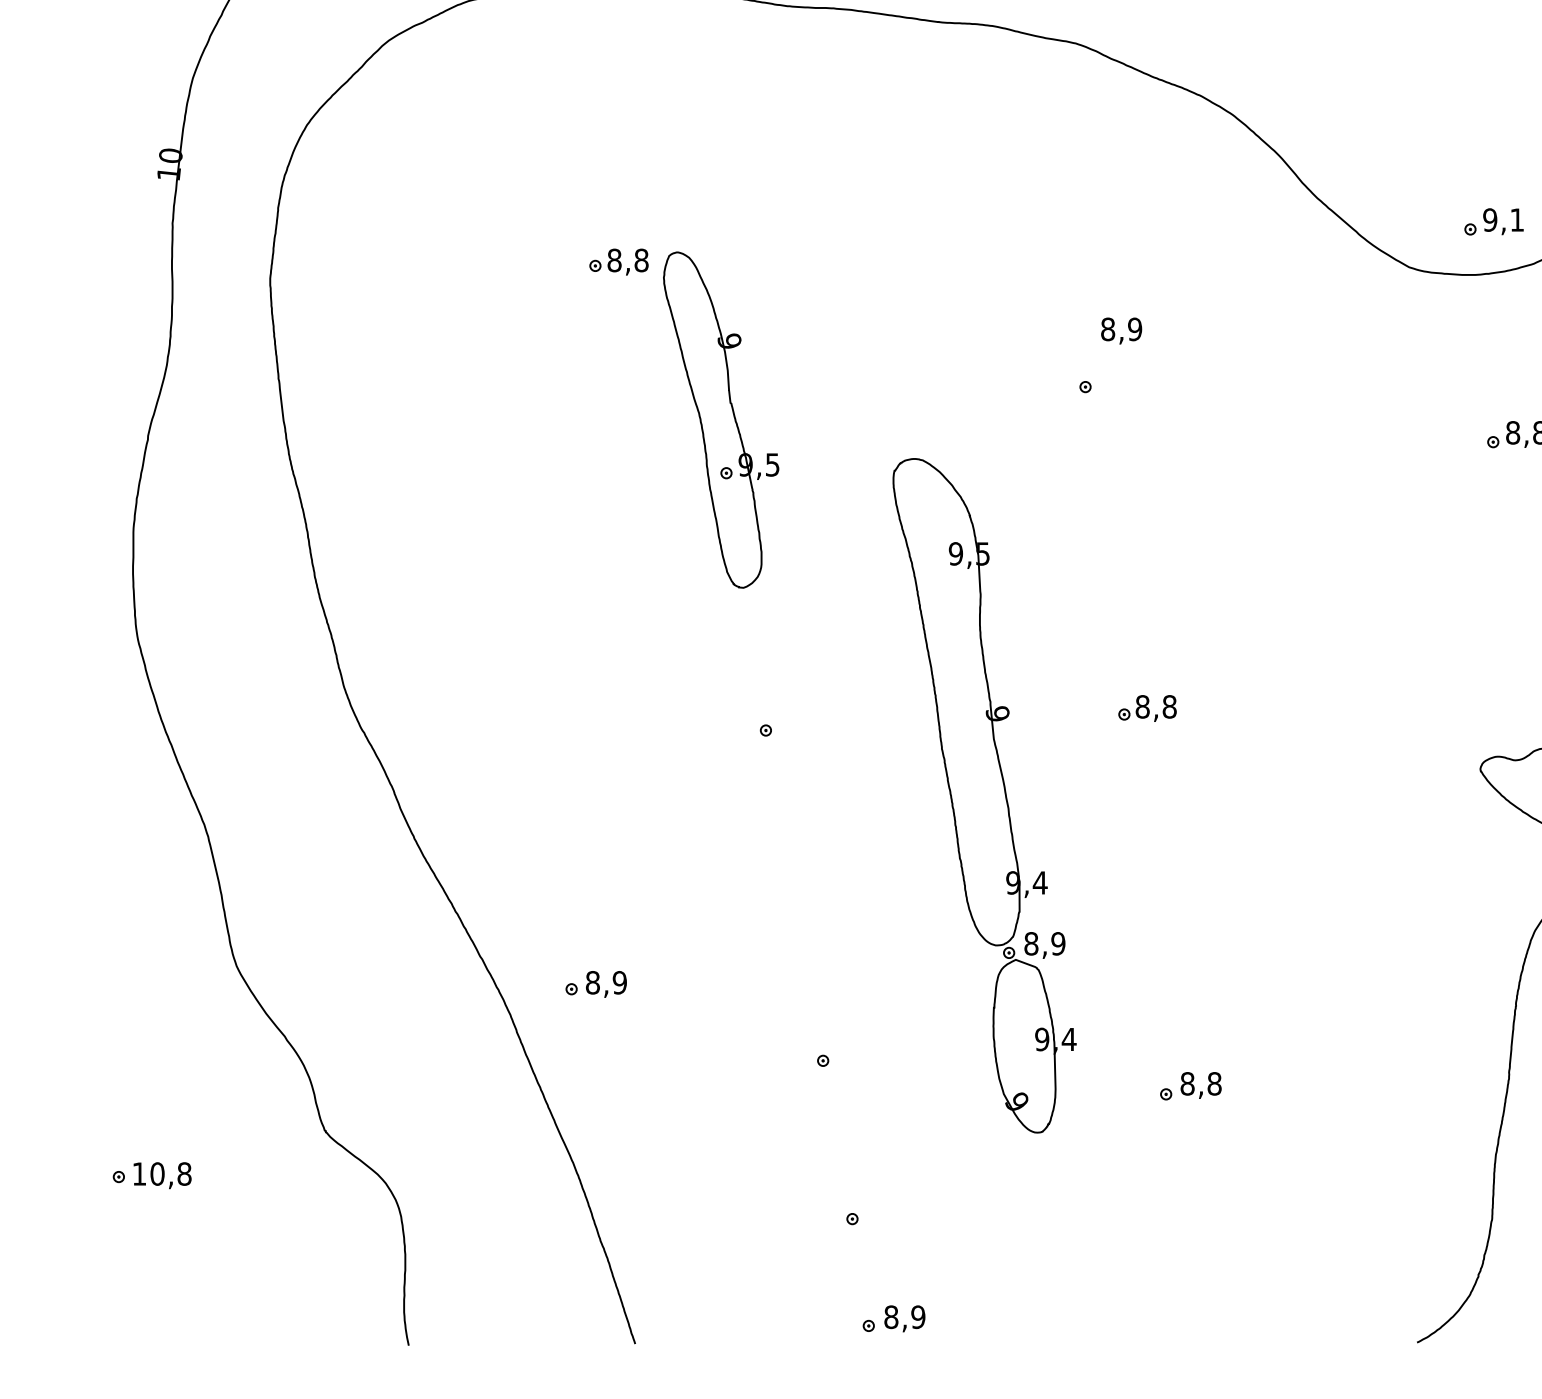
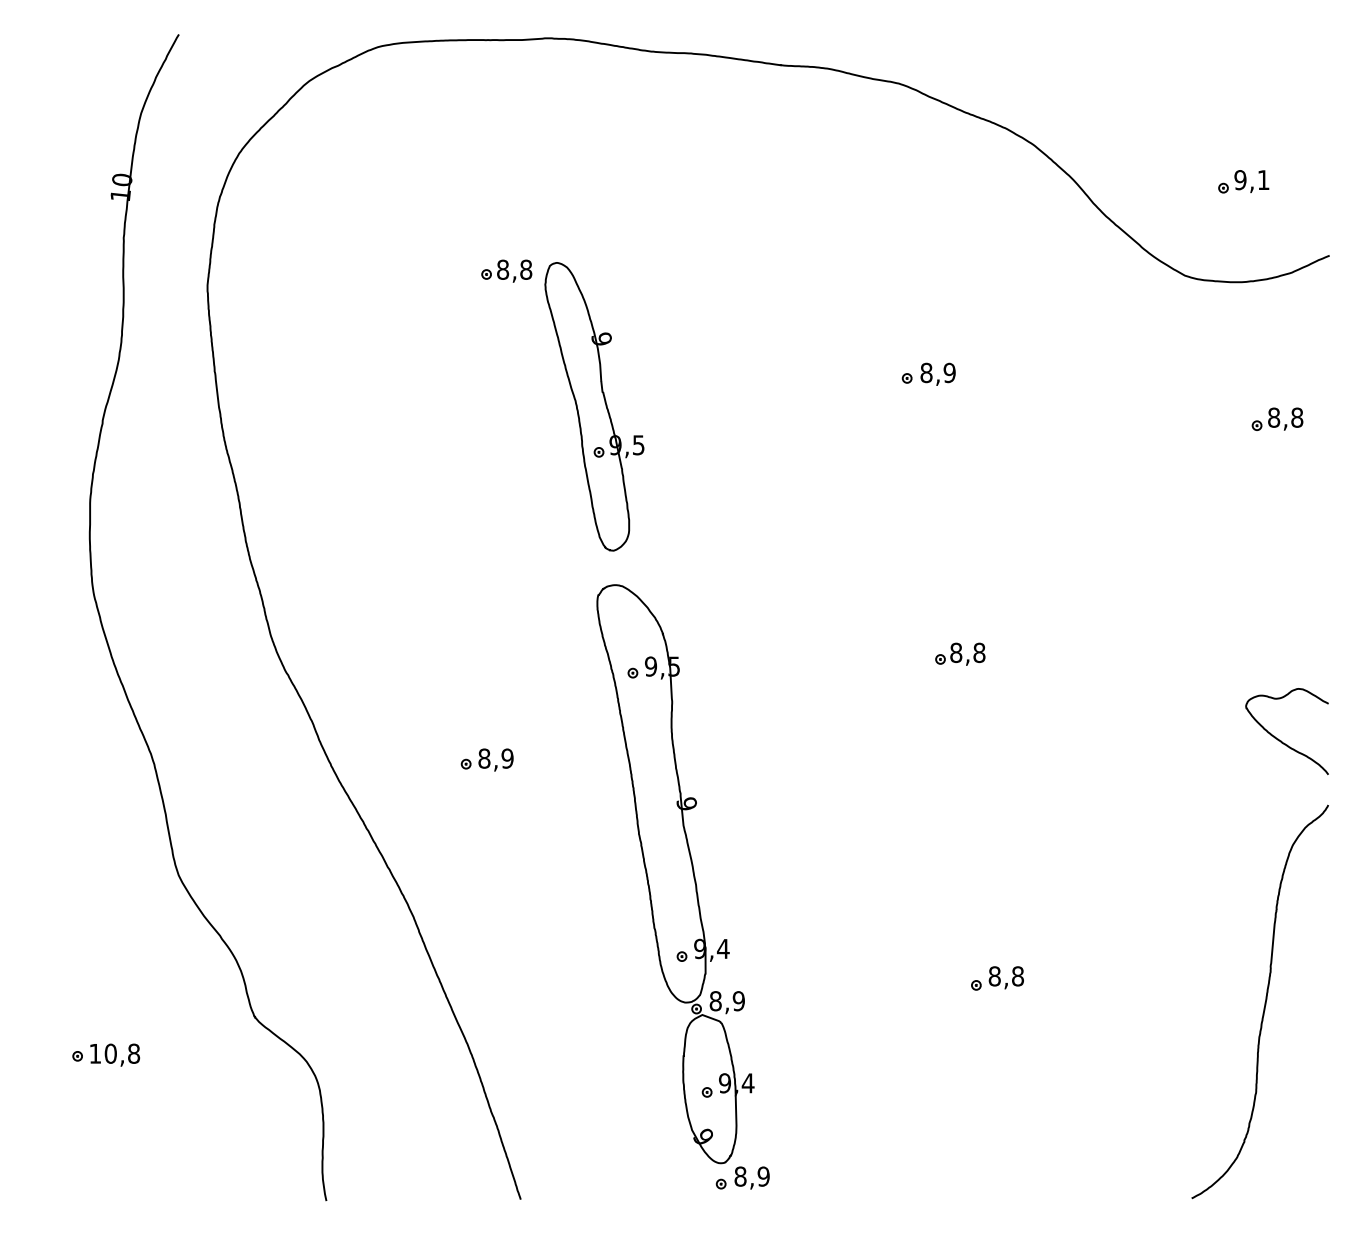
part: (1493, 221) -> (1243, 181), moved
text: (1120, 330) -> (937, 373), moved
part: (984, 796) -> (675, 874), moved
part: (595, 983) -> (486, 759), moved

